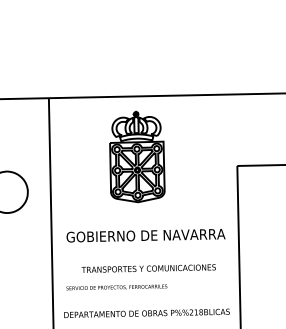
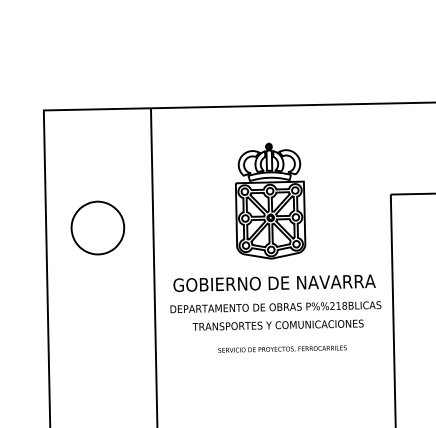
part: (137, 156) -> (270, 200), moved
text: (116, 286) -> (282, 348), moved
text: (146, 313) -> (275, 307), moved

